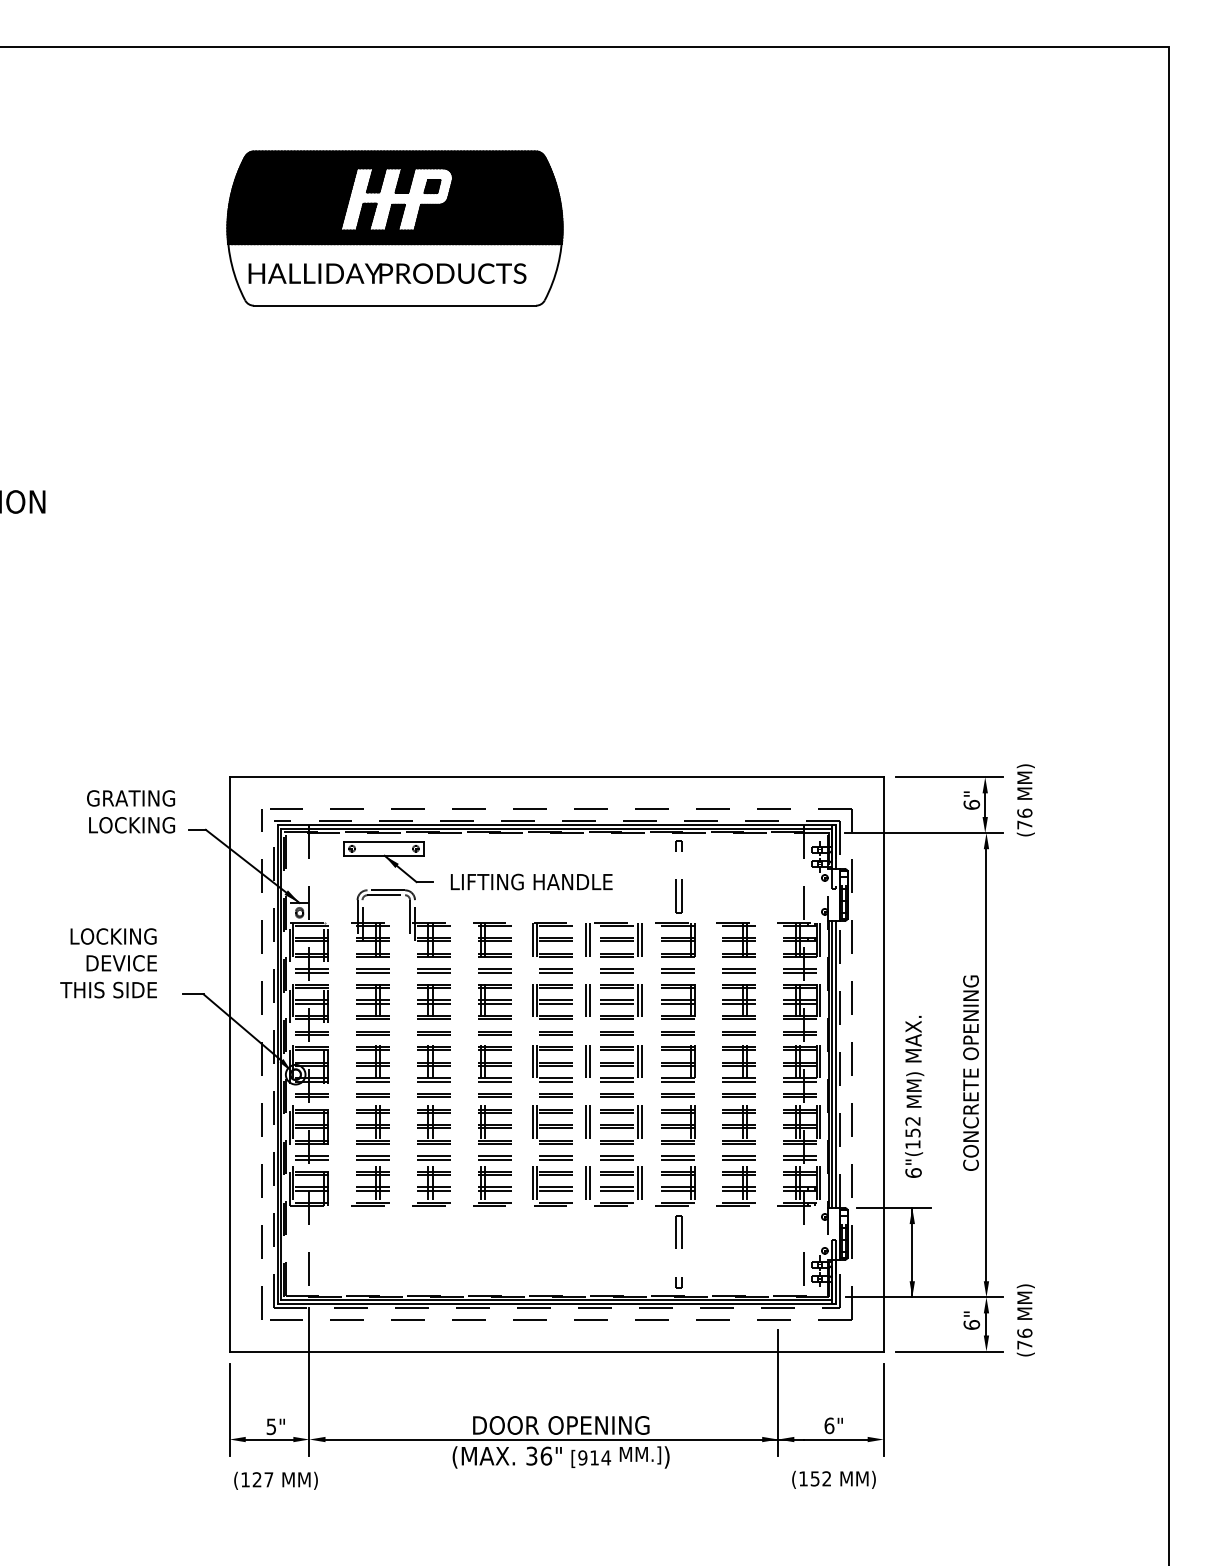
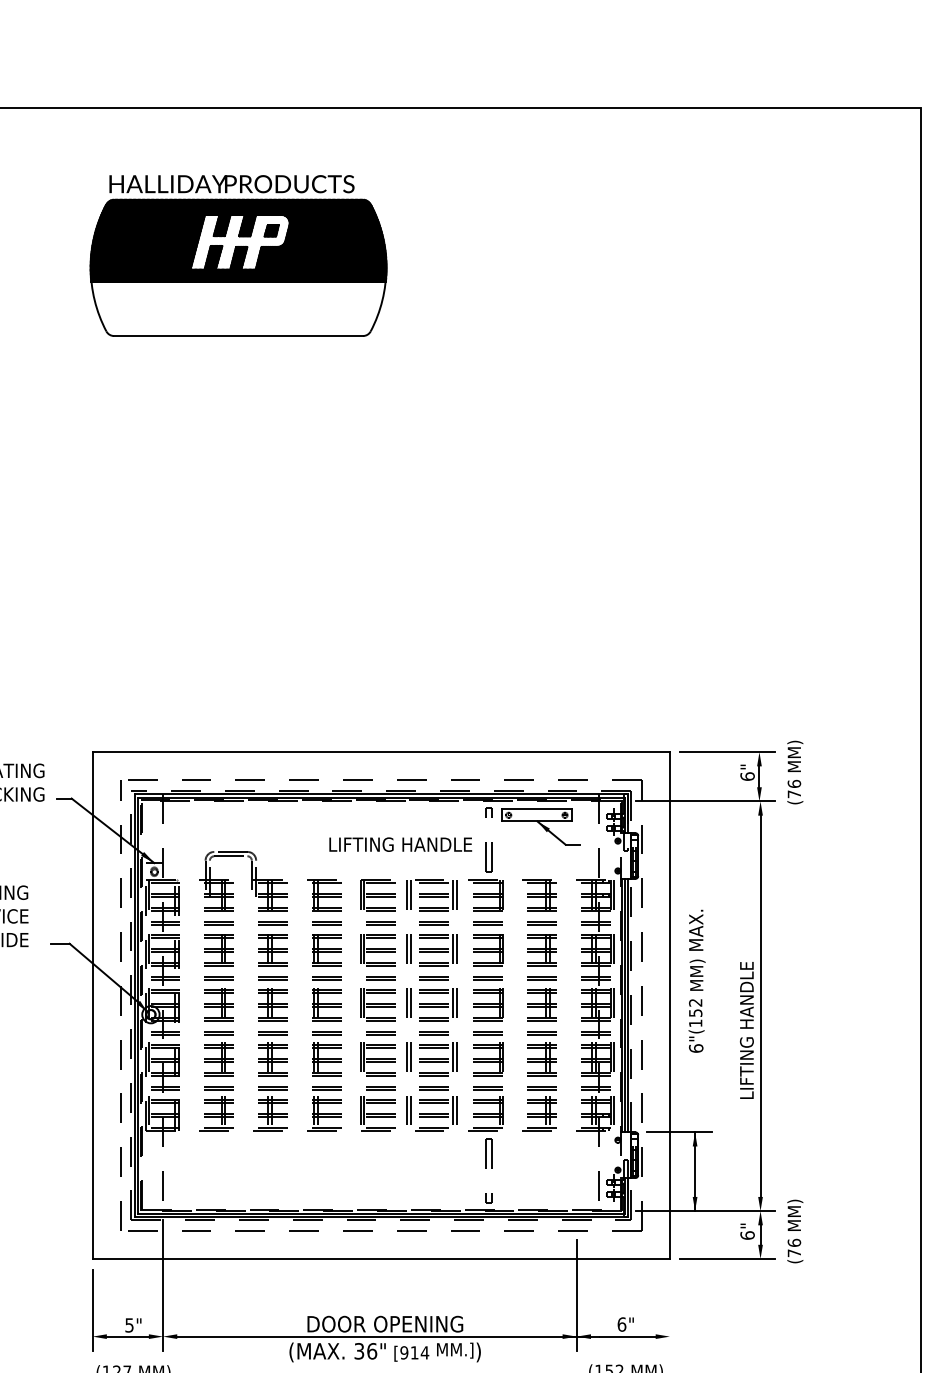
text: (387, 273) -> (231, 184), moved
part: (388, 862) -> (540, 827), moved
text: (531, 881) -> (400, 844), moved
text: (970, 1072) -> (746, 1012), CONCRETE OPENING -> LIFTING HANDLE
text: (914, 1096) -> (697, 980), moved
line: (883, 1409) -> (669, 1310), removed

